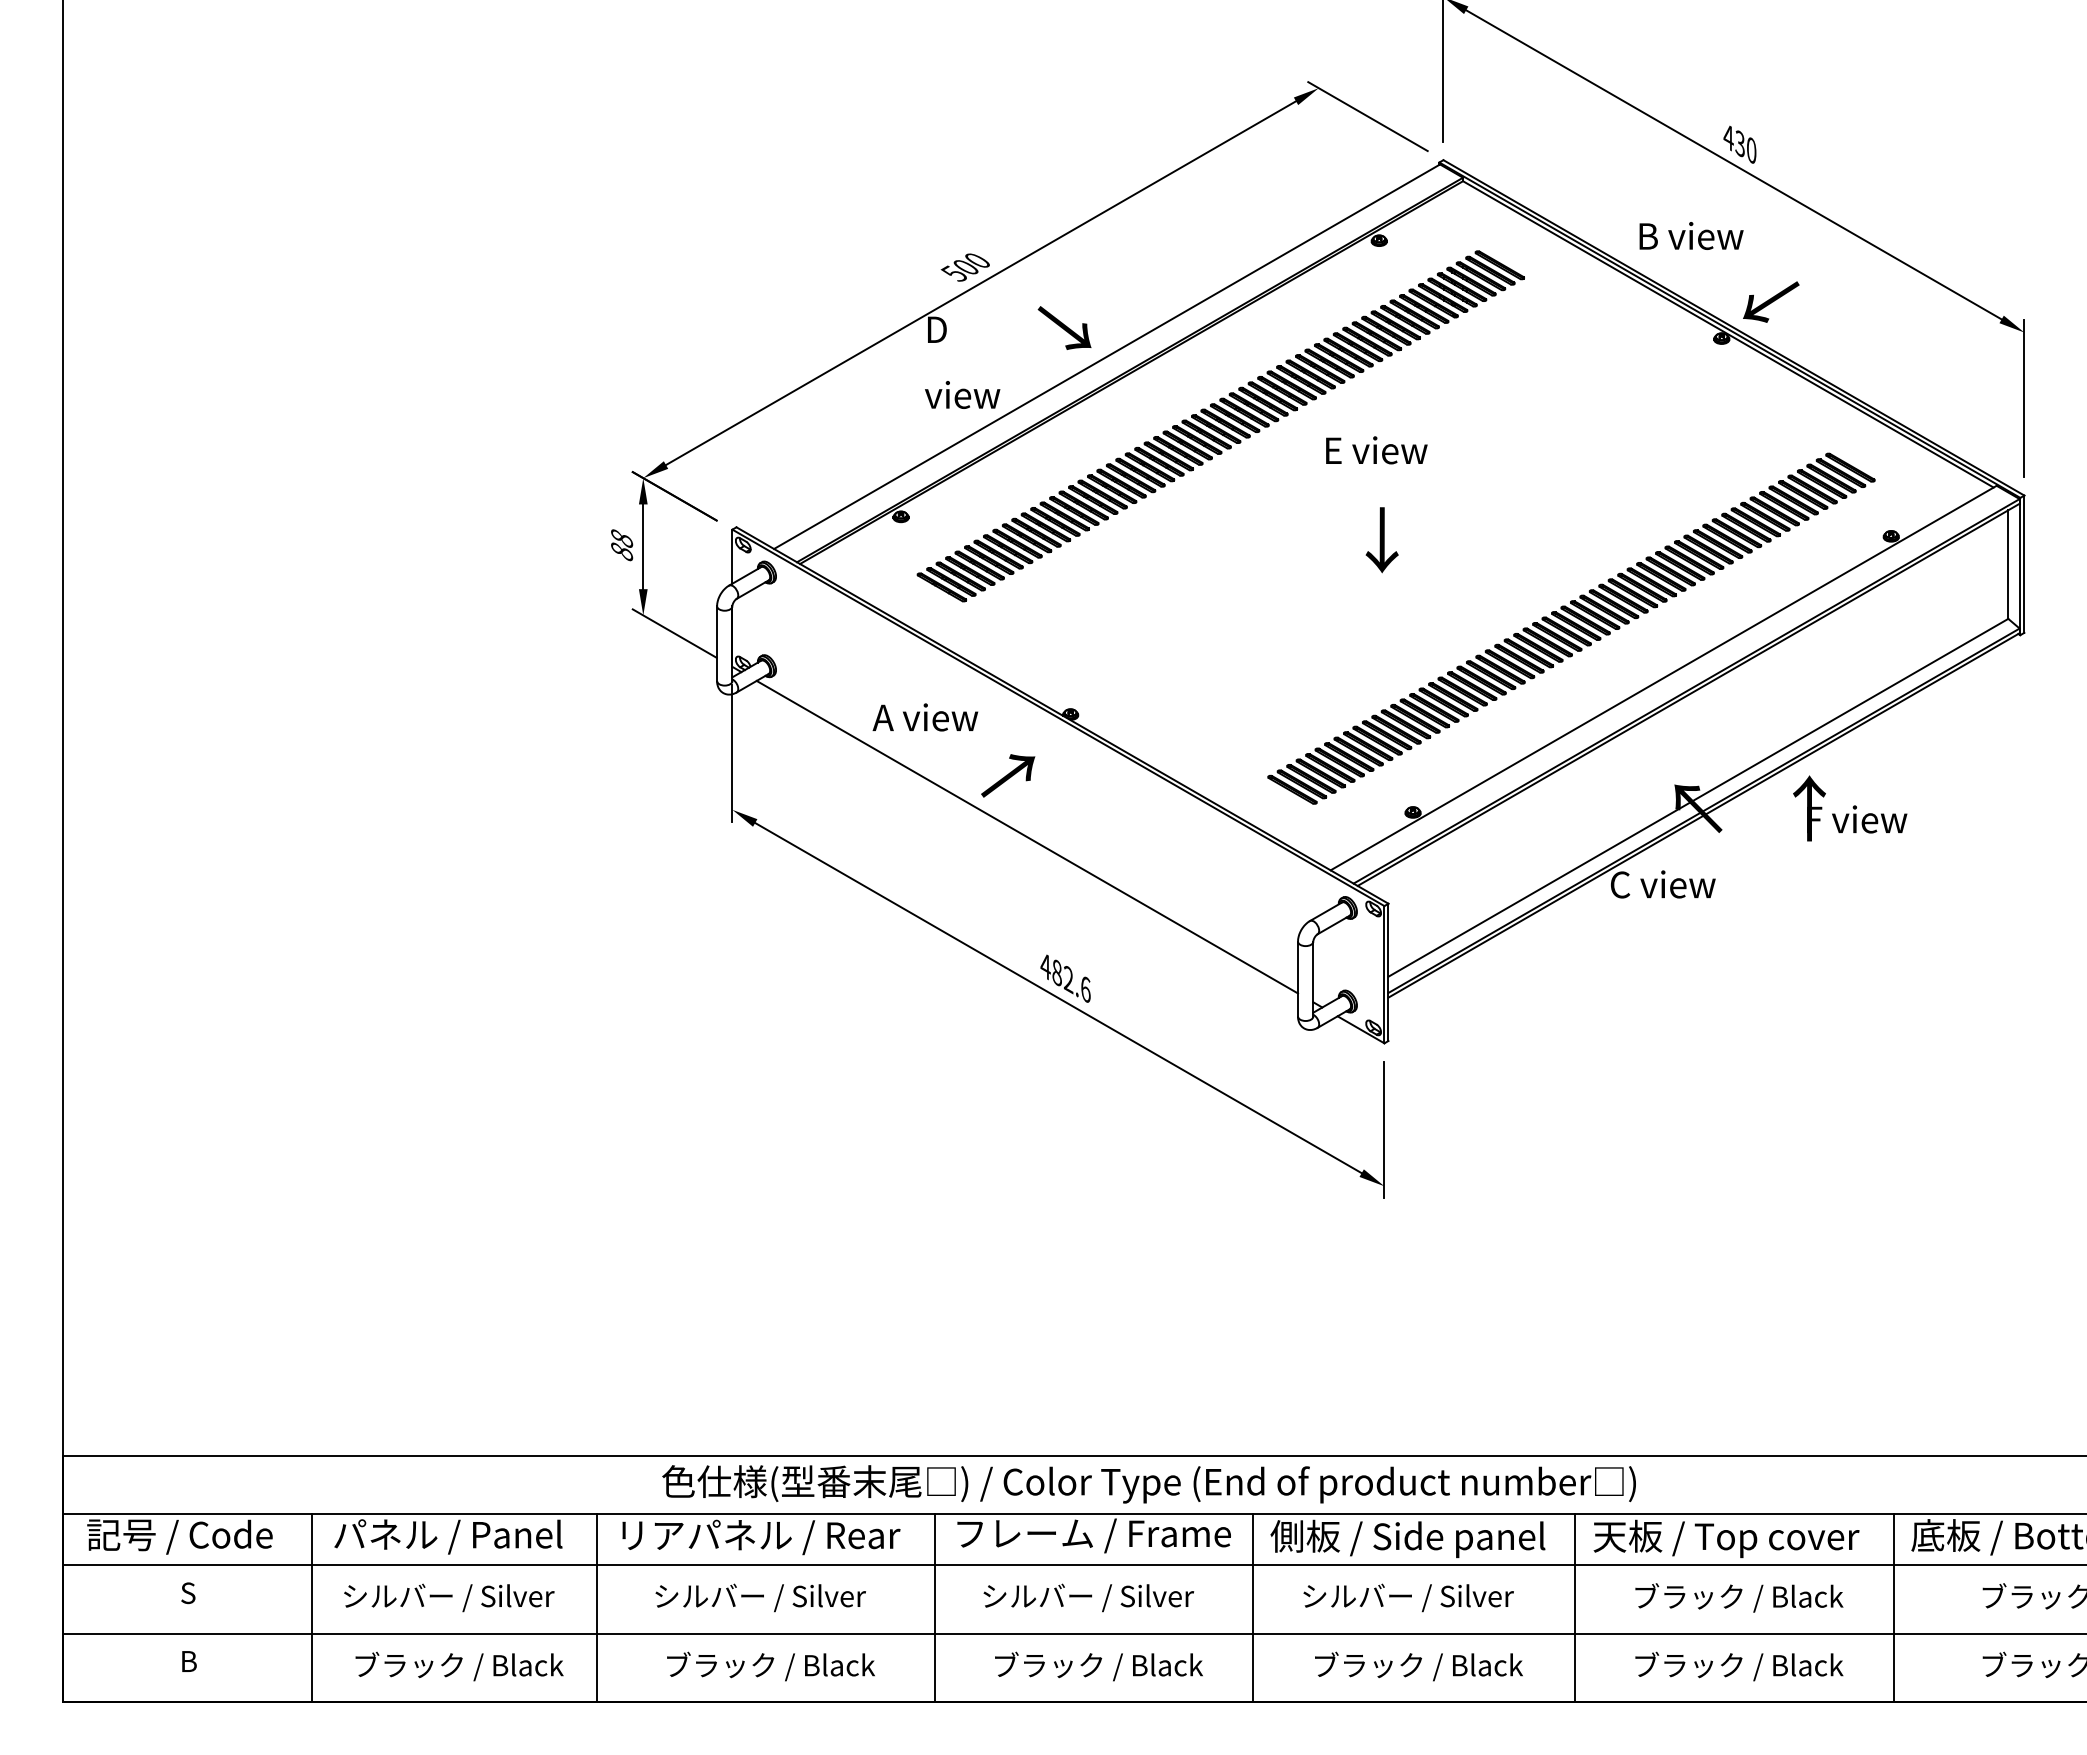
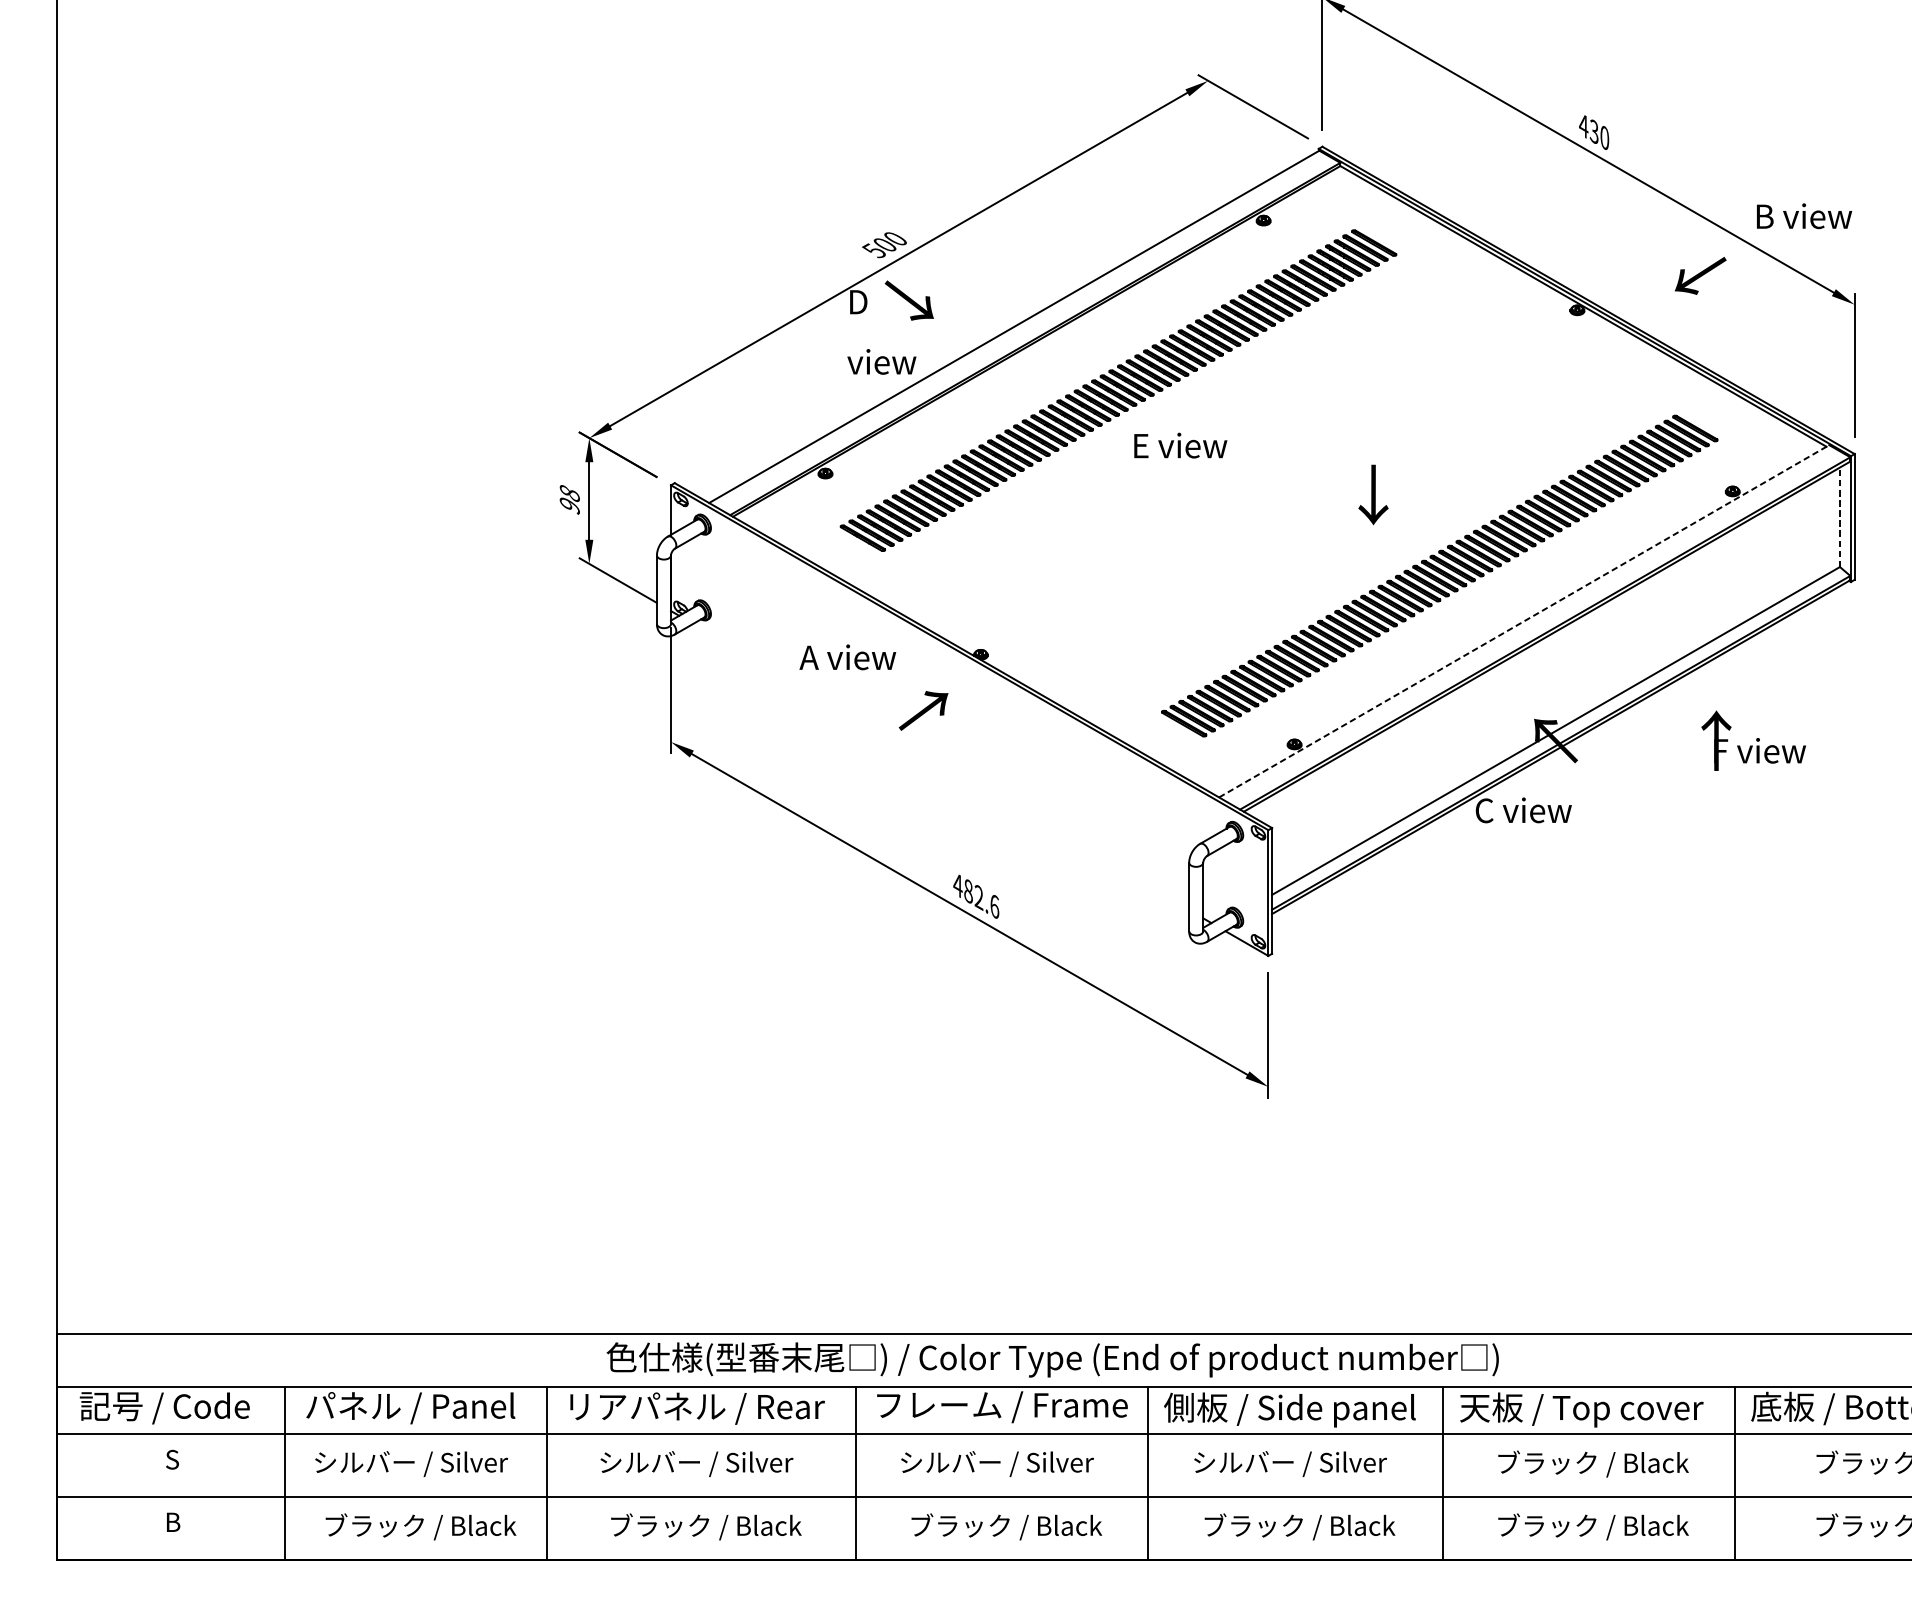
text: (1691, 235) -> (1804, 215), moved
text: (1771, 301) -> (1700, 275), moved
text: (1064, 327) -> (909, 300), moved
text: (1376, 450) -> (1180, 445), moved
text: (1381, 540) -> (1372, 495), moved
text: (622, 551) -> (570, 505), 88 -> 98
line: (2008, 564) -> (1840, 517), solid -> dashed
line: (1663, 678) -> (1524, 621), solid -> dashed
text: (1850, 808) -> (1754, 740), moved
line: (1027, 836) -> (941, 766), removed

